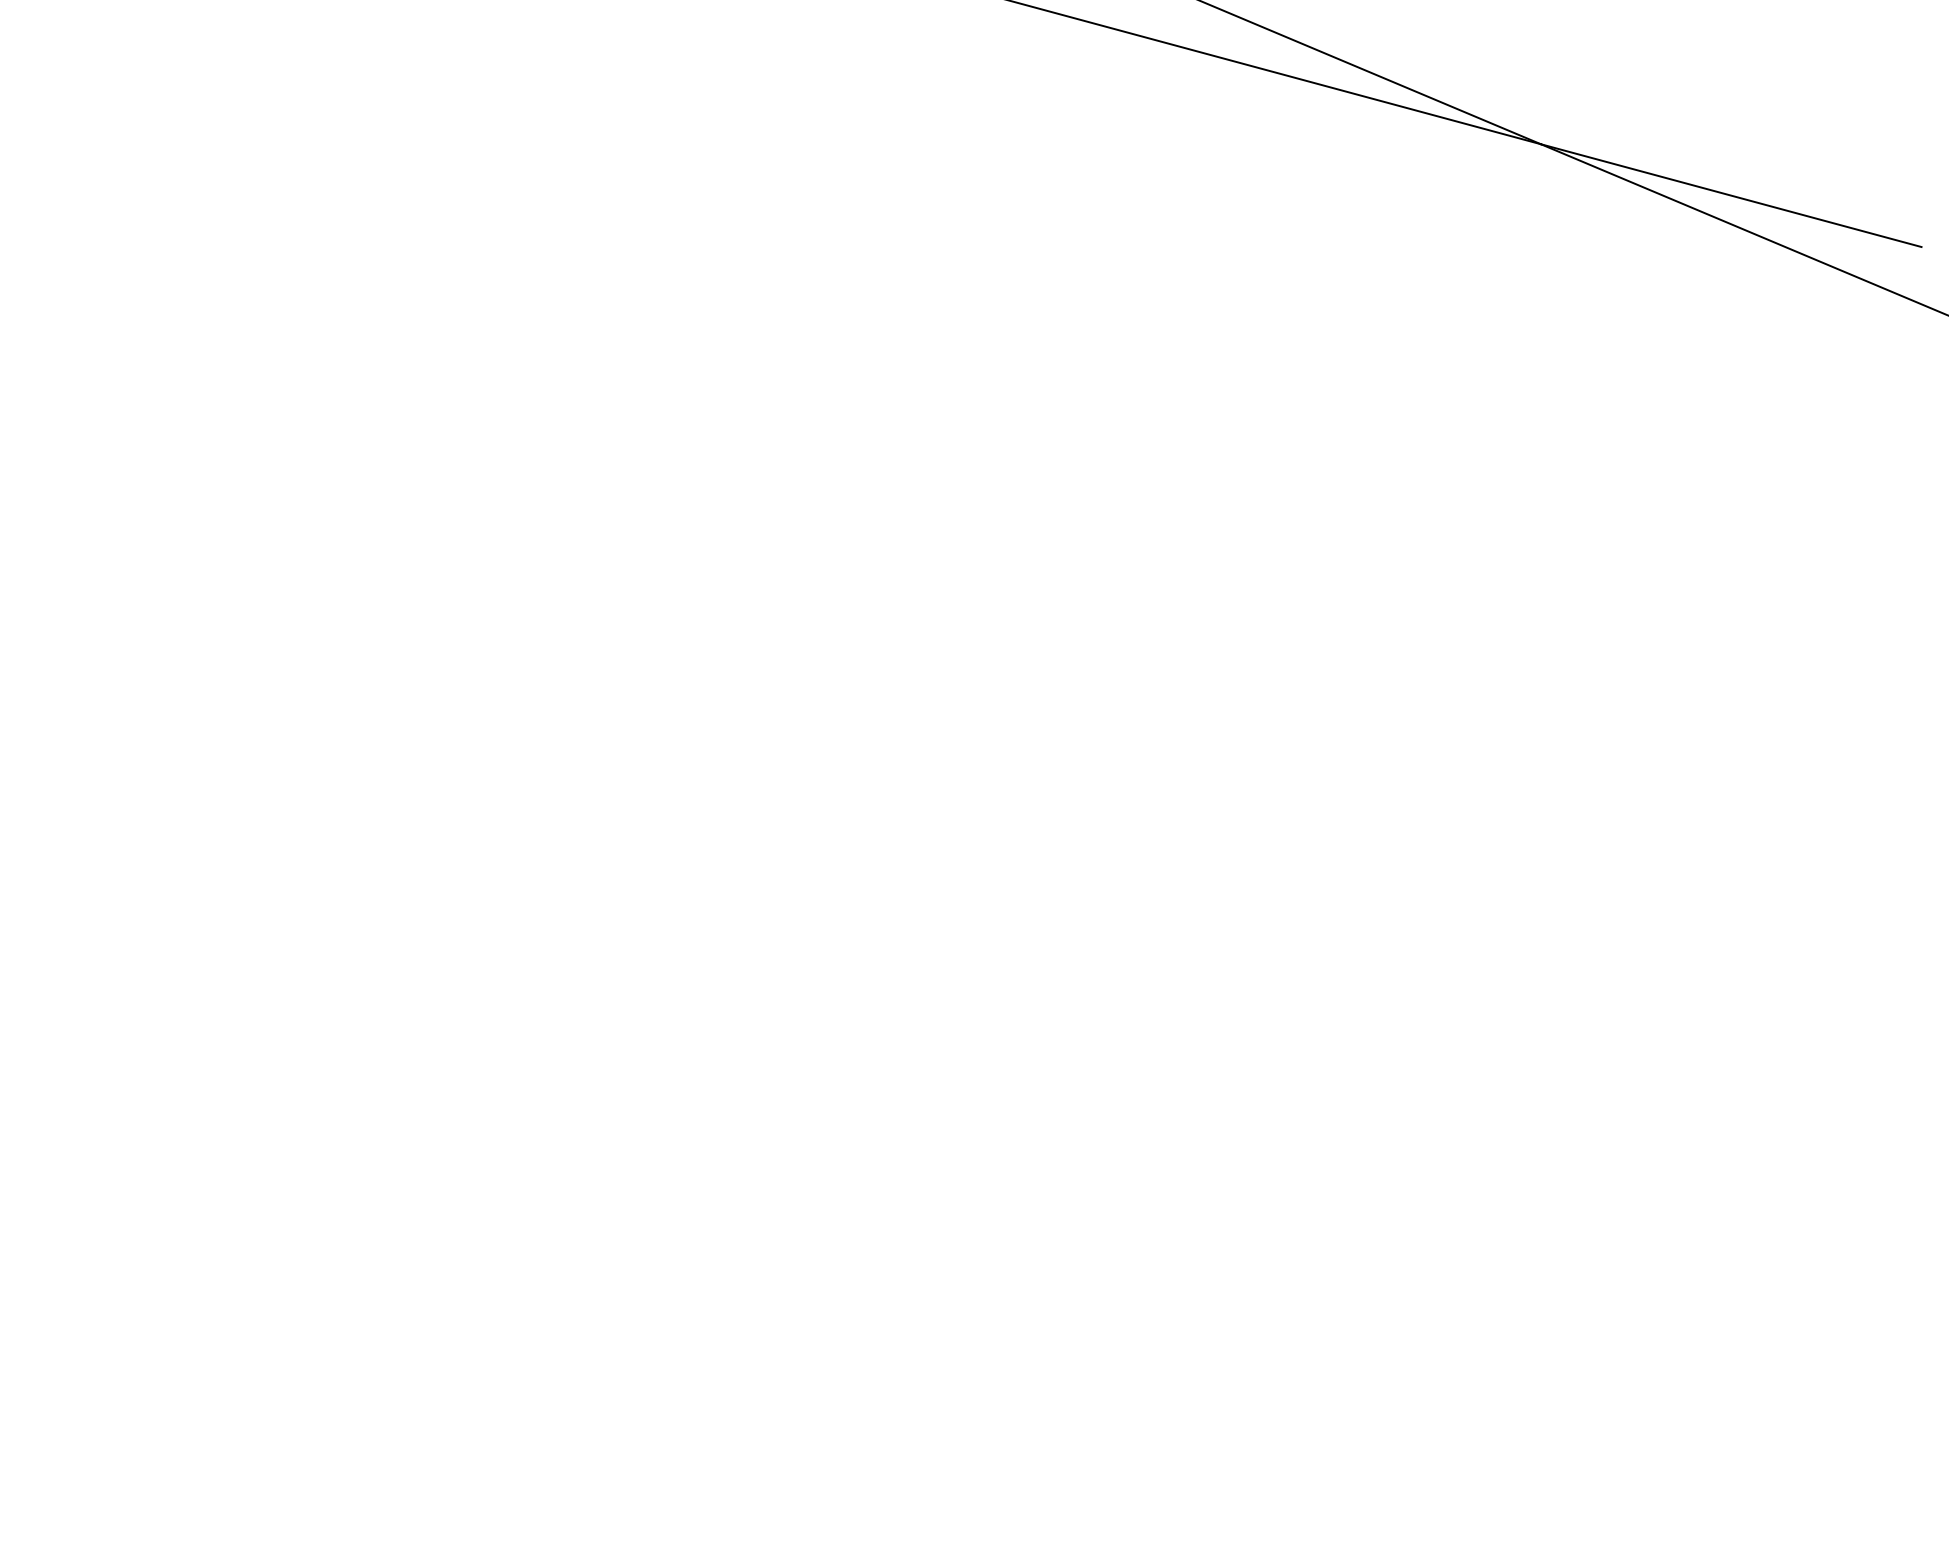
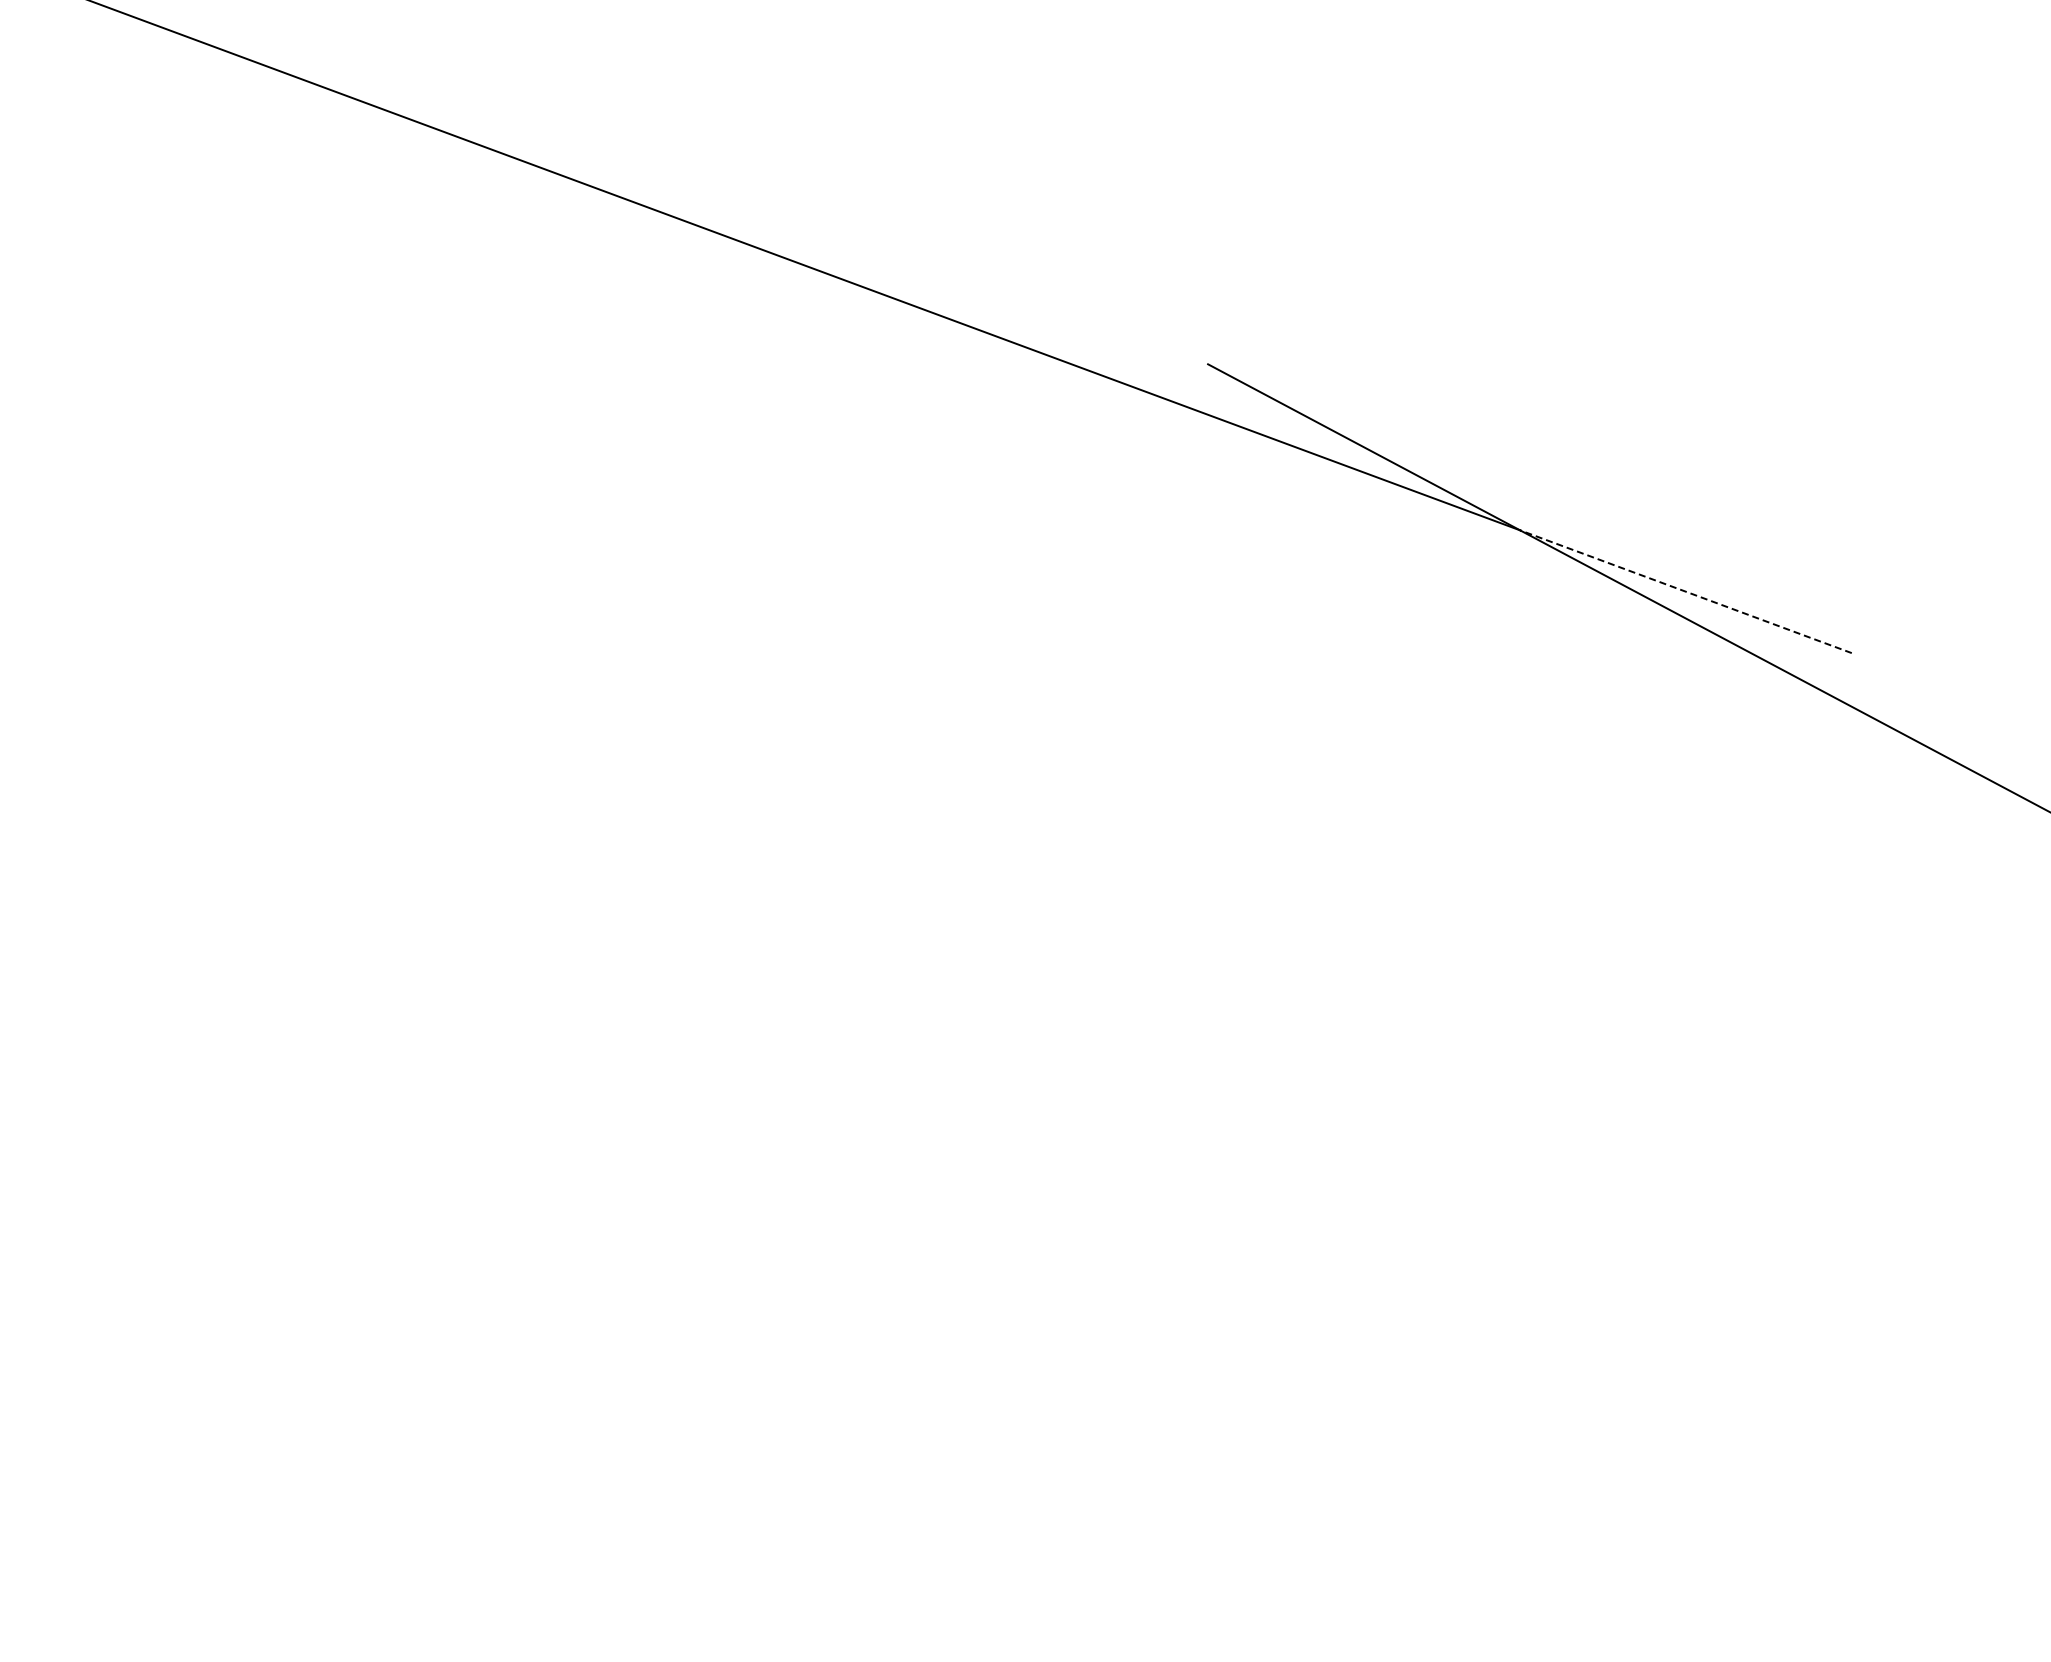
line: (1731, 195) -> (1686, 591), solid -> dashed

